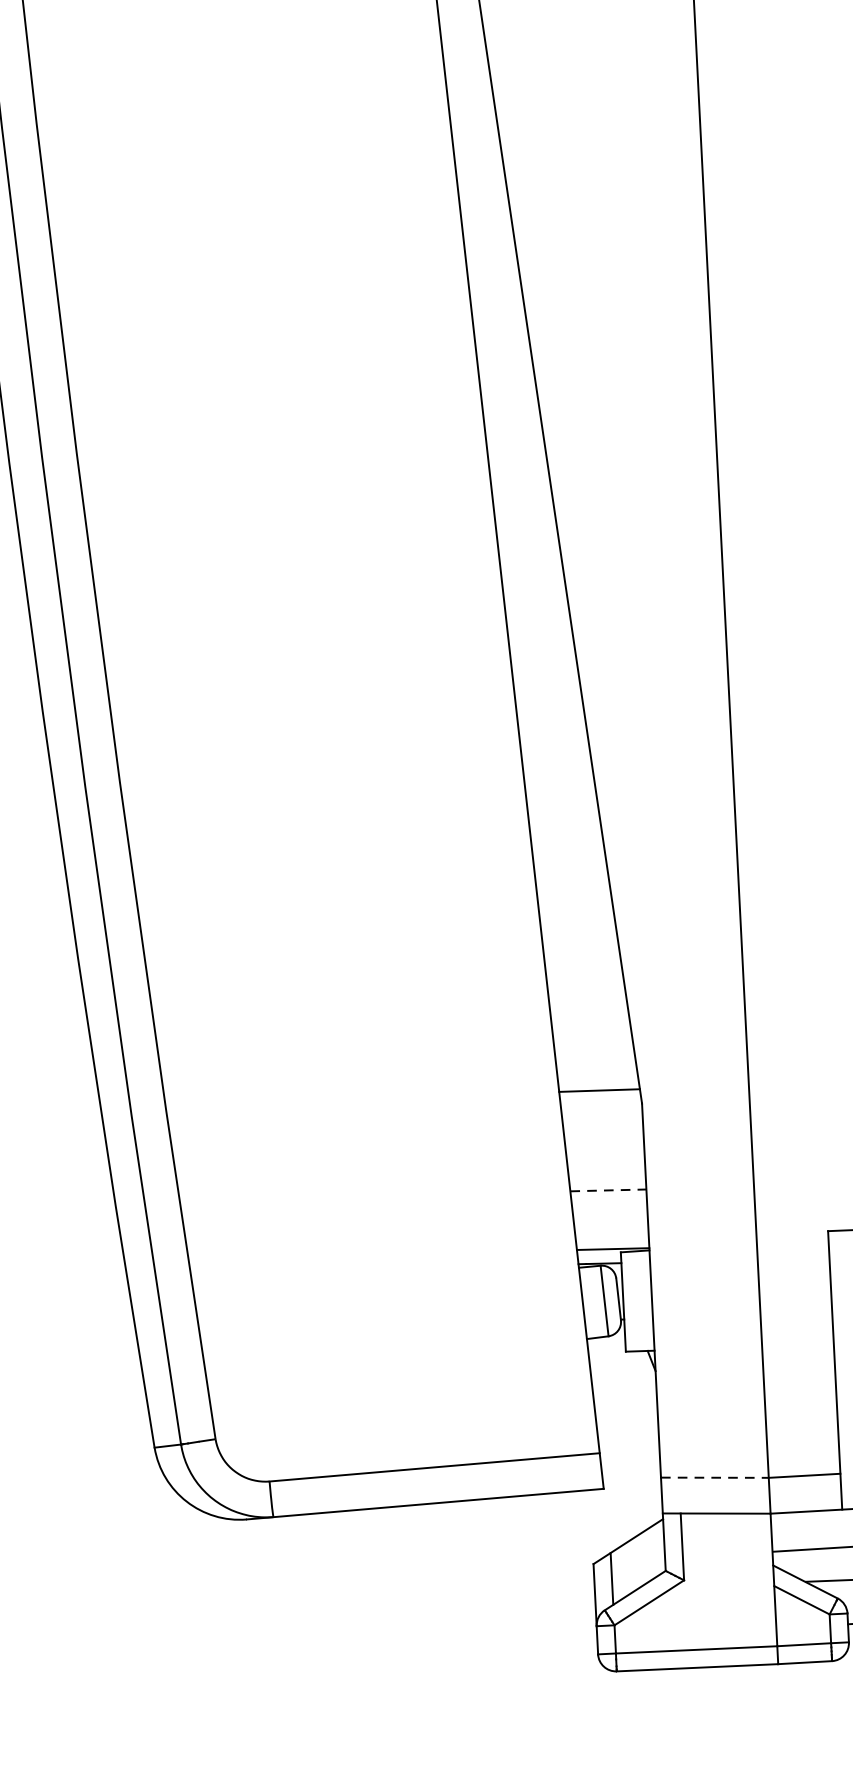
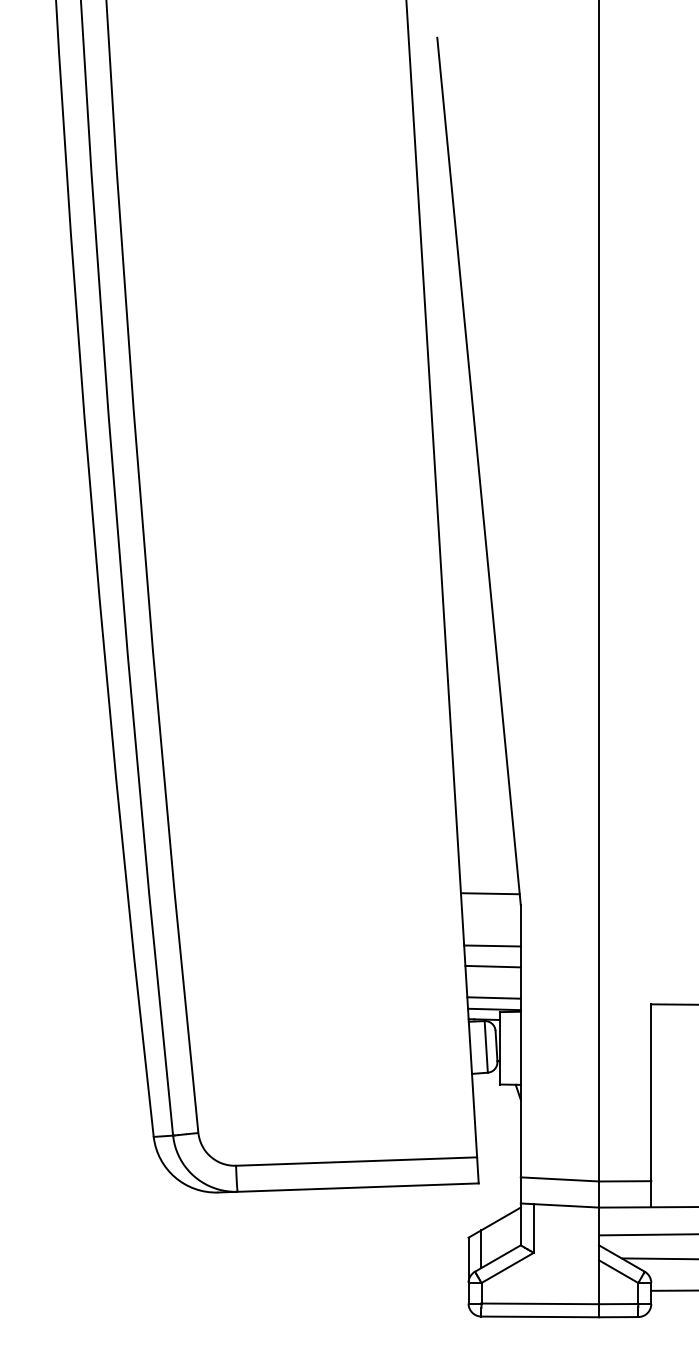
line: (606, 1161) -> (492, 945), added
line: (608, 1190) -> (493, 966), dashed -> solid
line: (611, 1232) -> (493, 997), added
line: (715, 1477) -> (560, 1179), dashed -> solid

